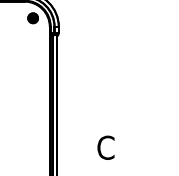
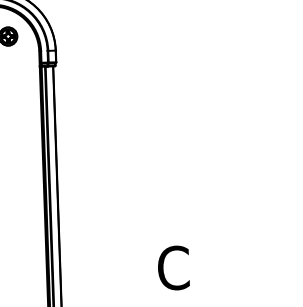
text: (105, 147) -> (172, 267), moved

